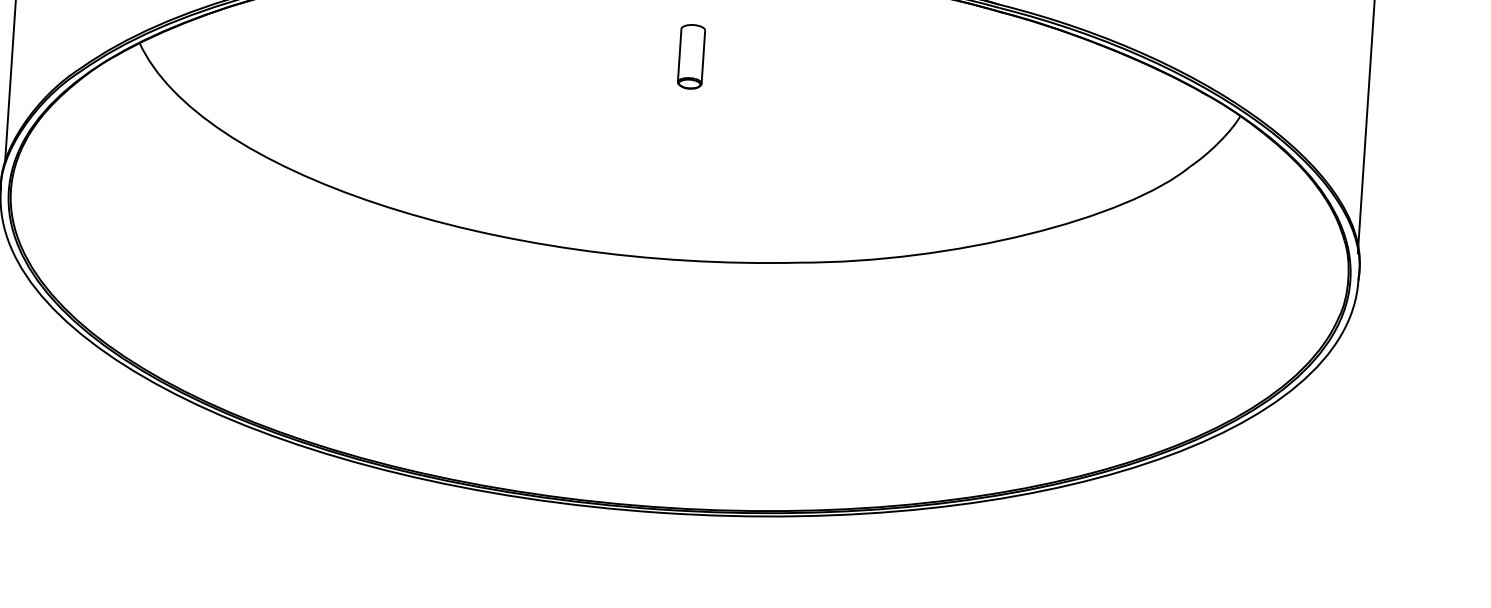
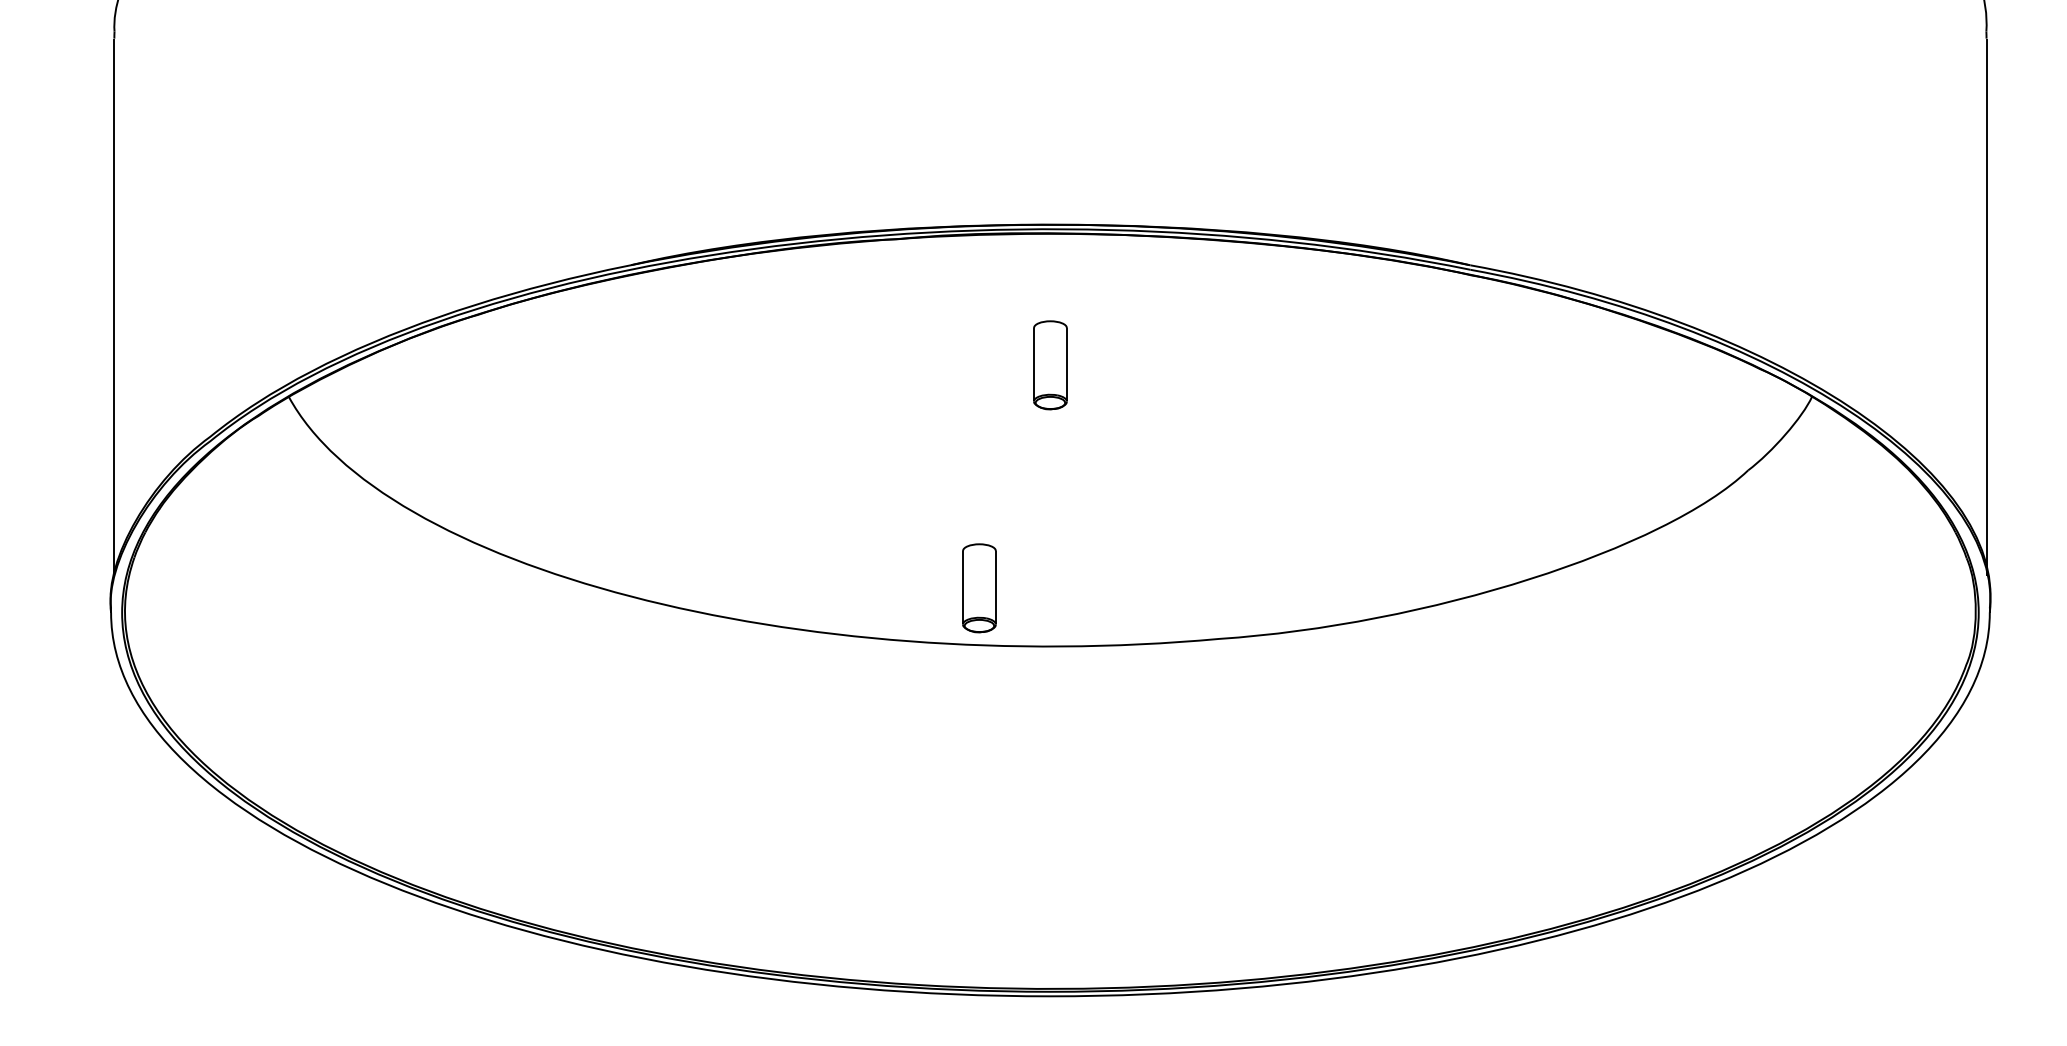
part: (629, 214) -> (979, 588), added

